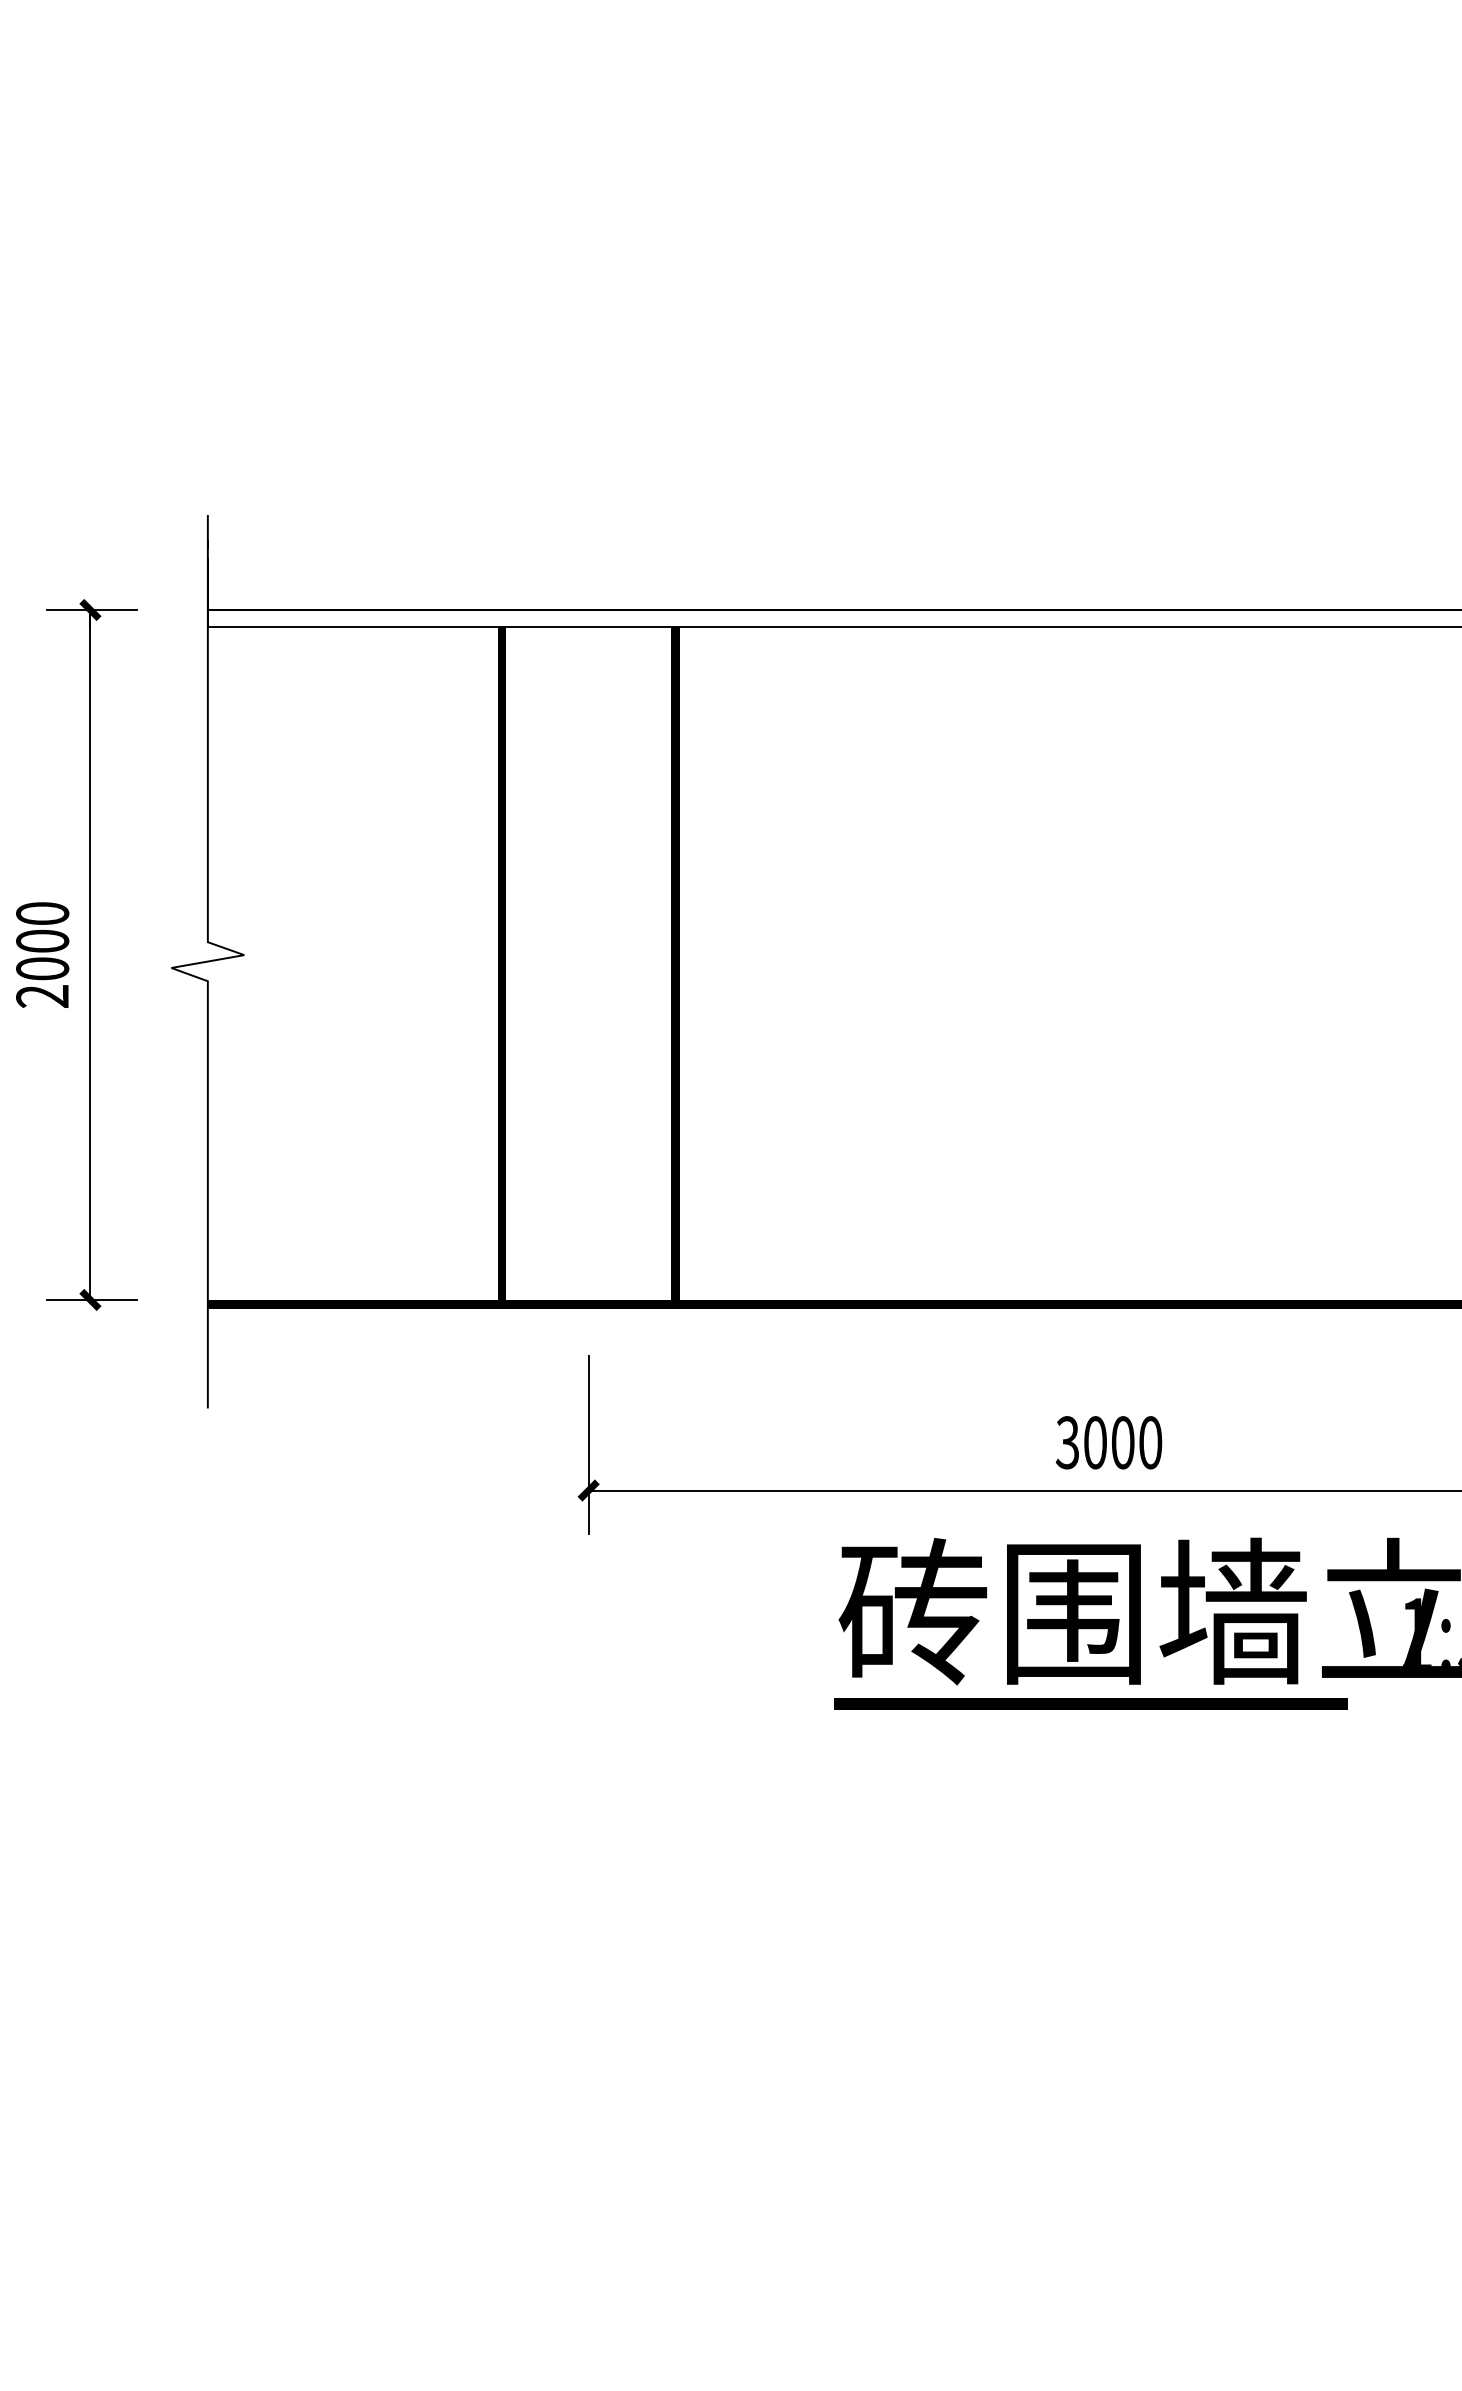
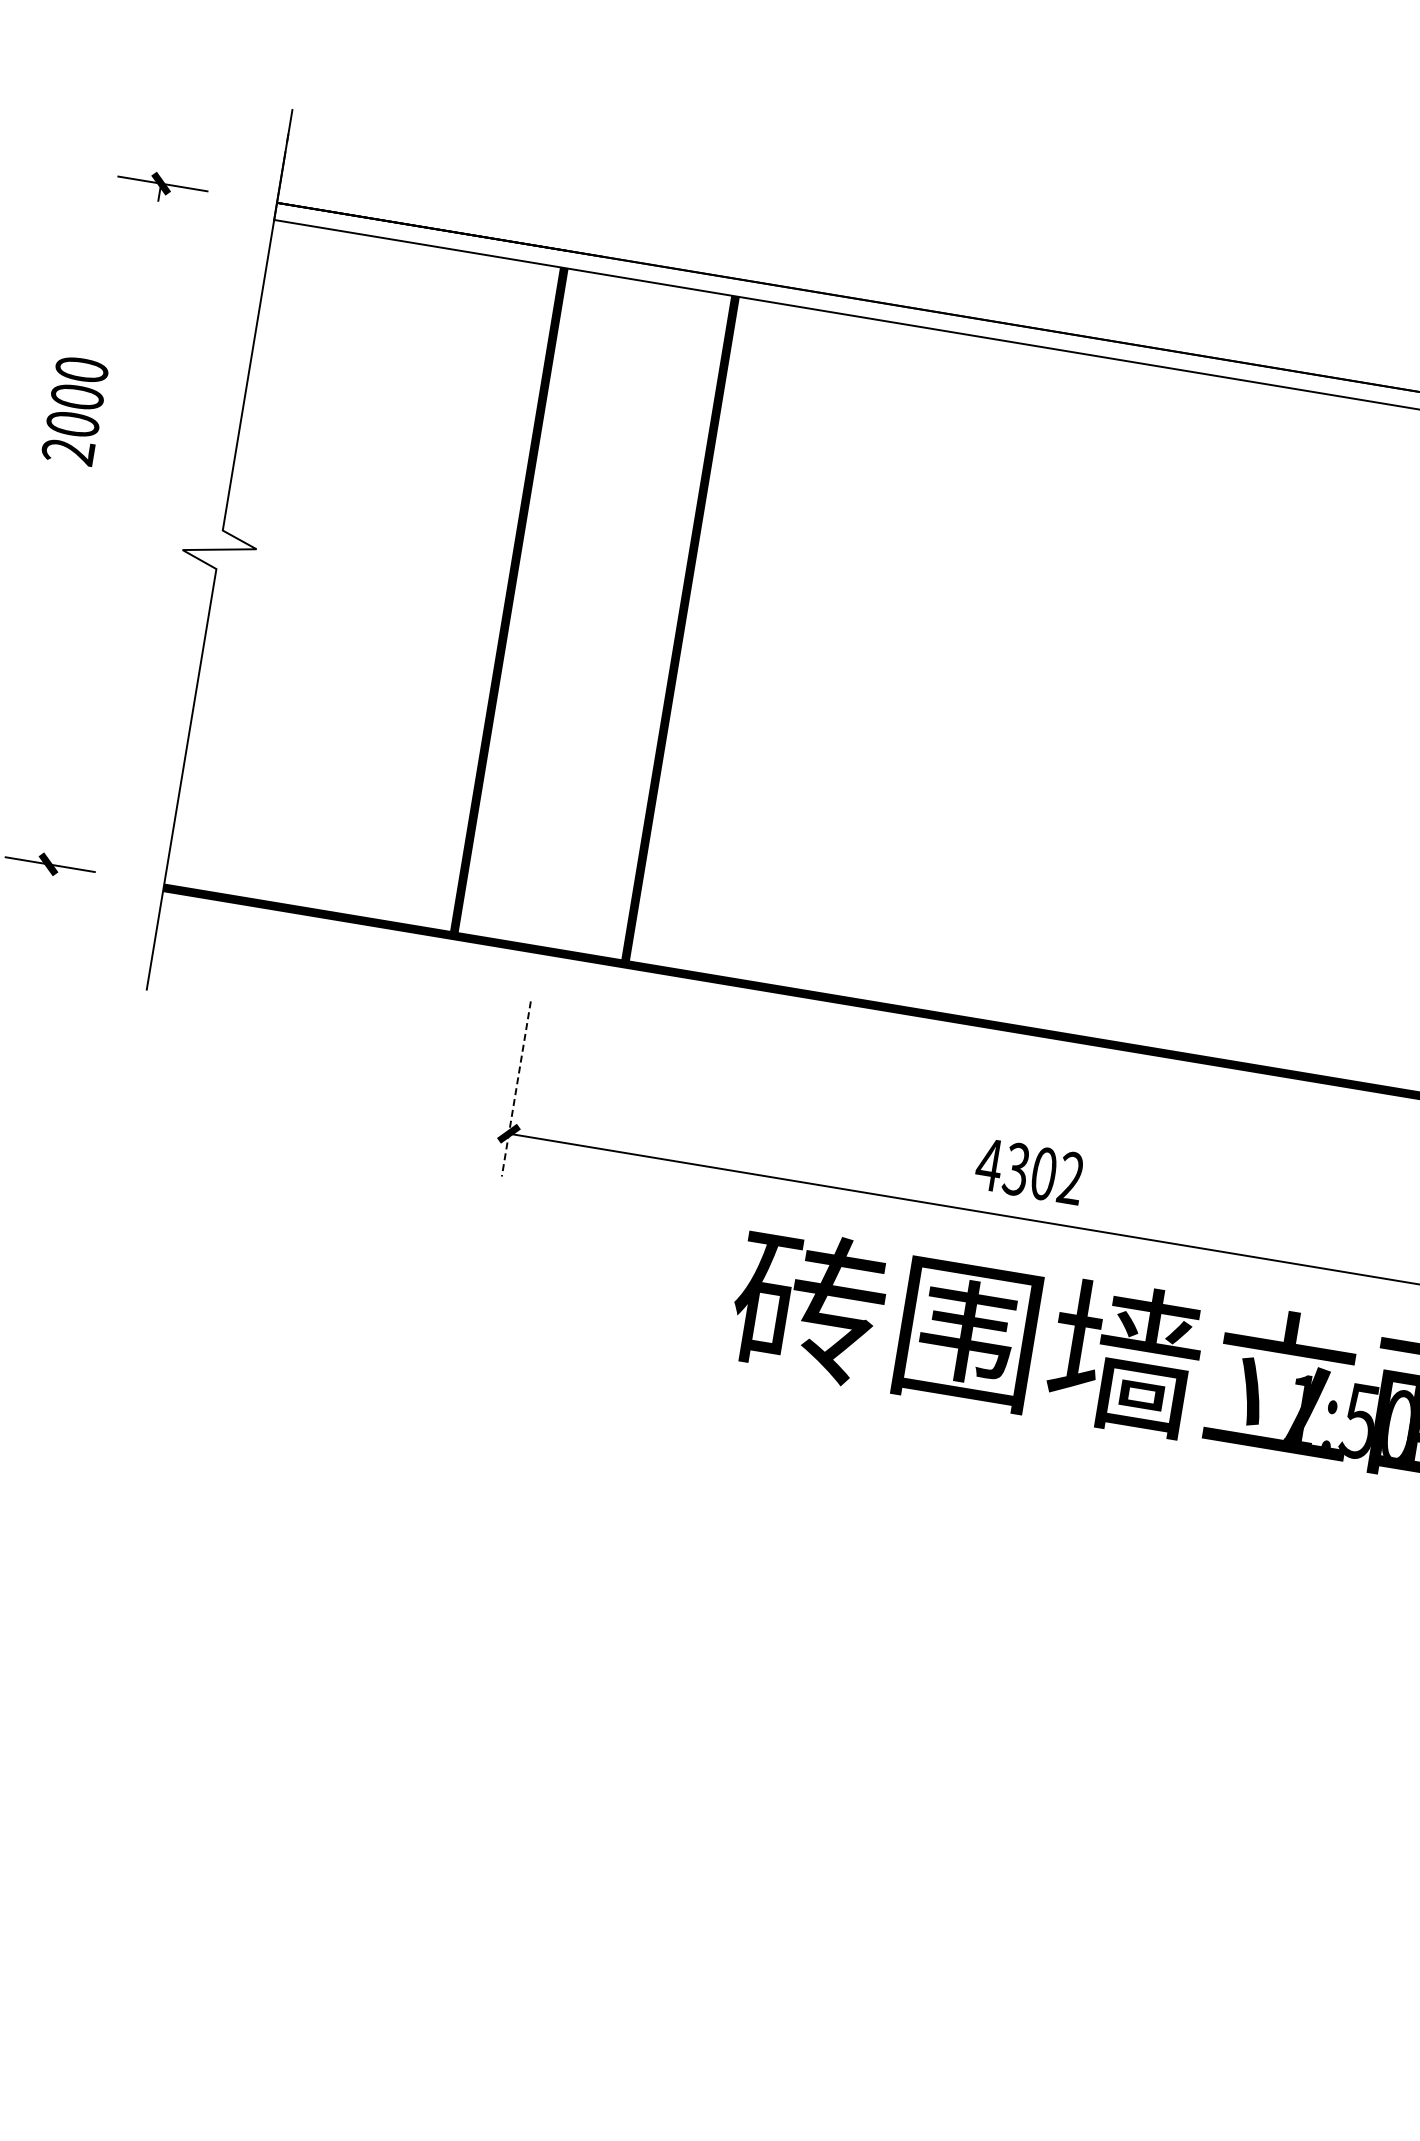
text: (42, 954) -> (75, 410), moved
line: (90, 954) -> (104, 523), removed
text: (1108, 1442) -> (1029, 1171), 3000 -> 4302
line: (588, 1445) -> (516, 1089), solid -> dashed
line: (1090, 1703) -> (969, 1425), removed

